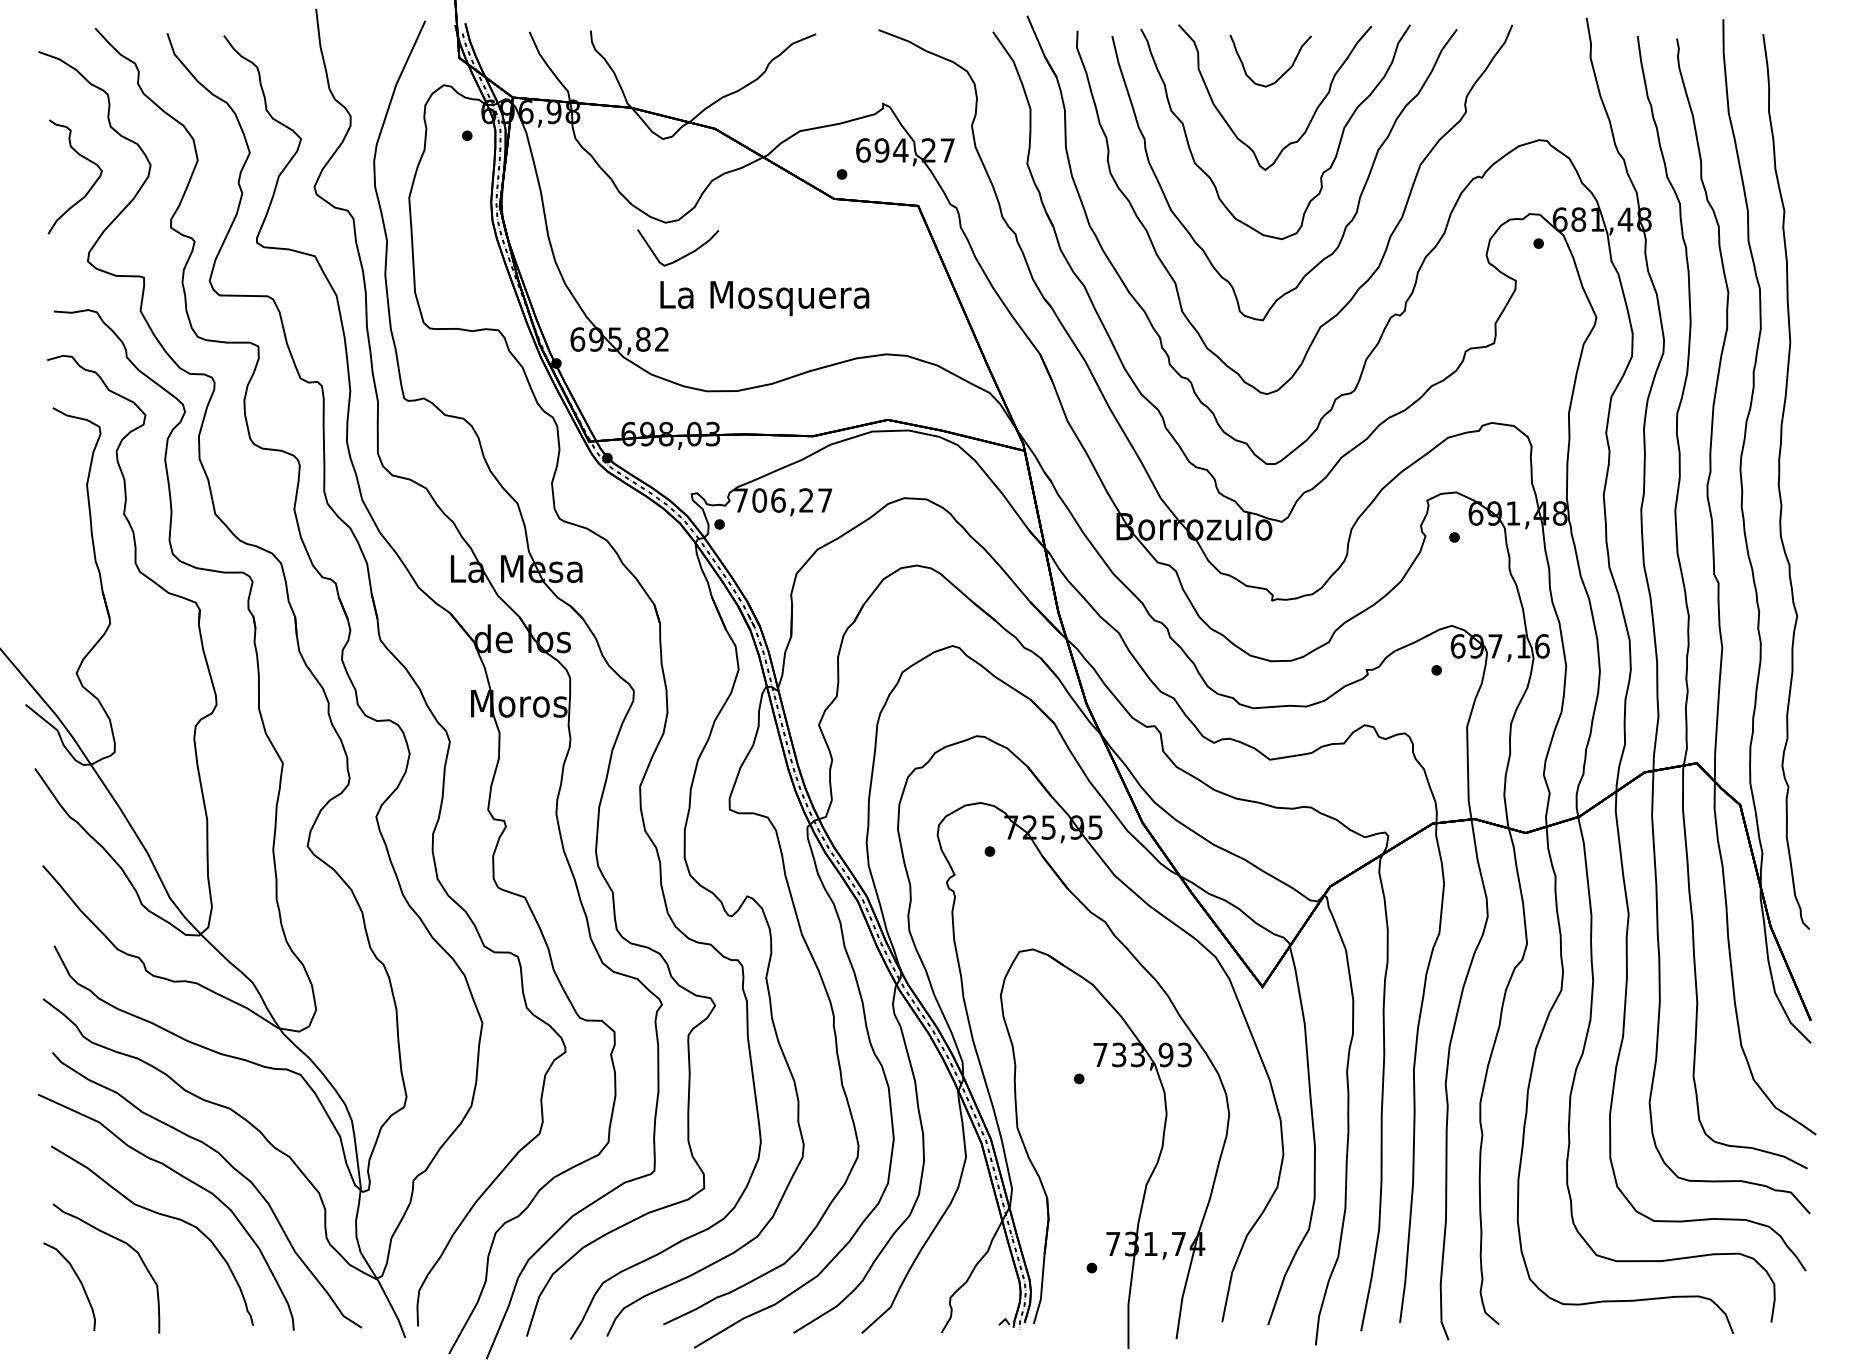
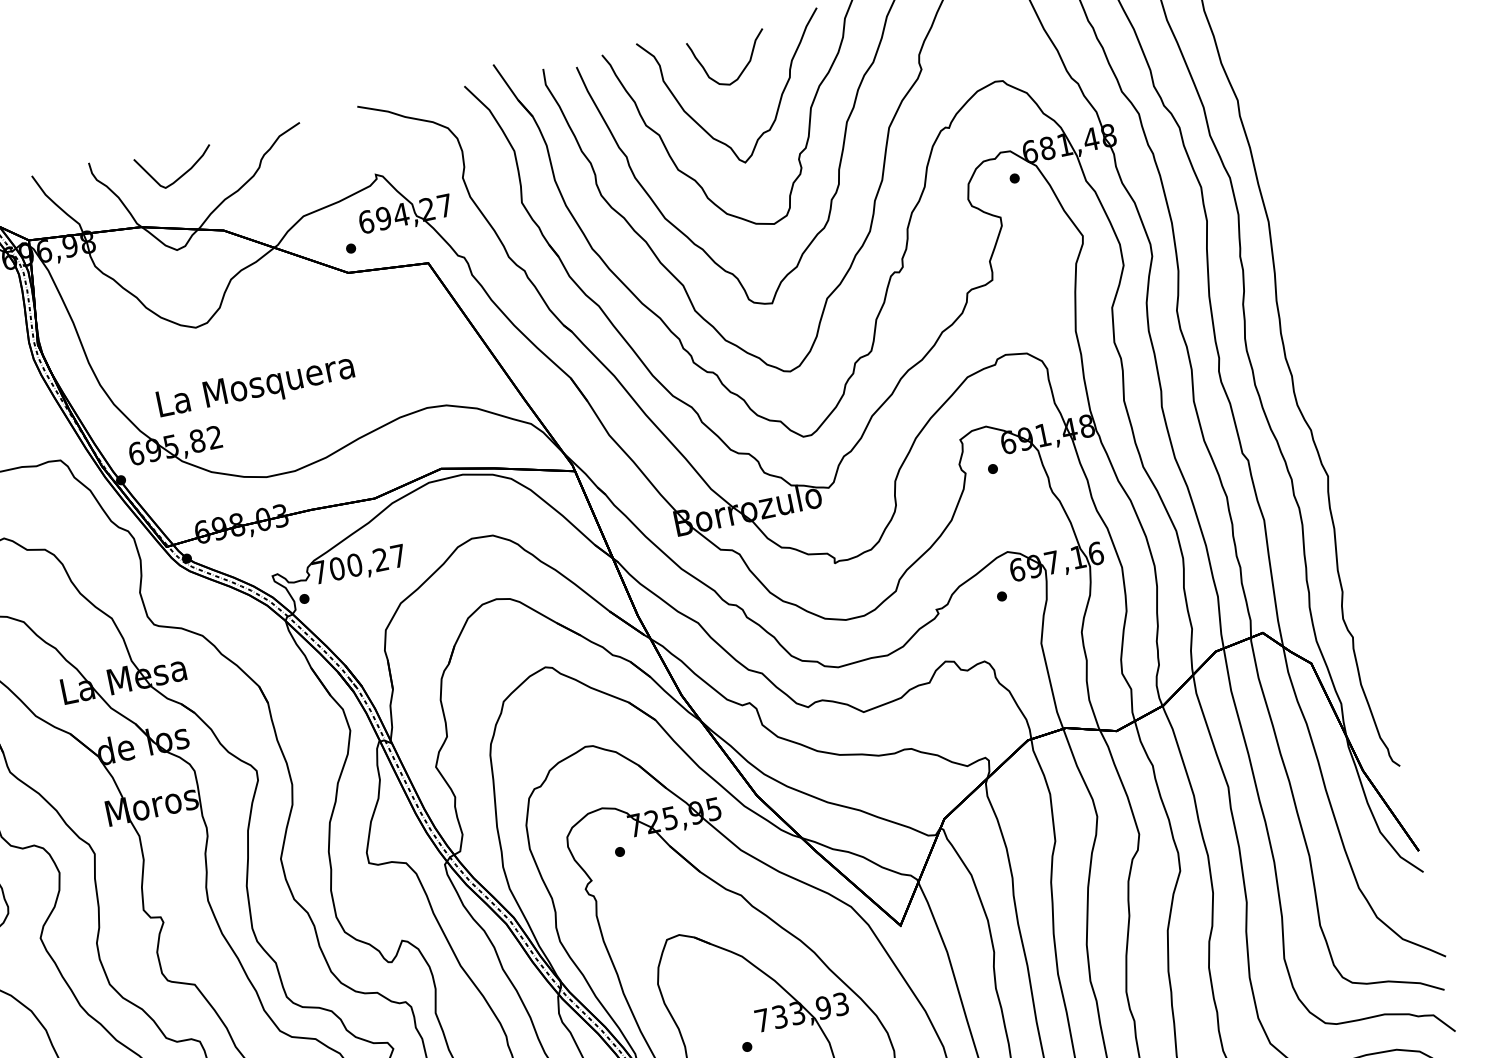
curve: (682, 256) -> (180, 175), moved
text: (764, 298) -> (255, 388), moved
text: (778, 500) -> (354, 565), 706,27 -> 700,27

